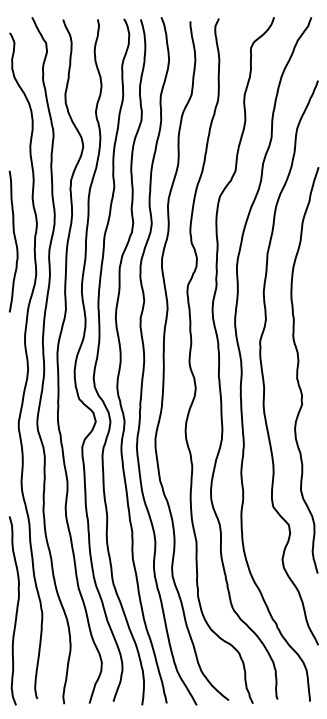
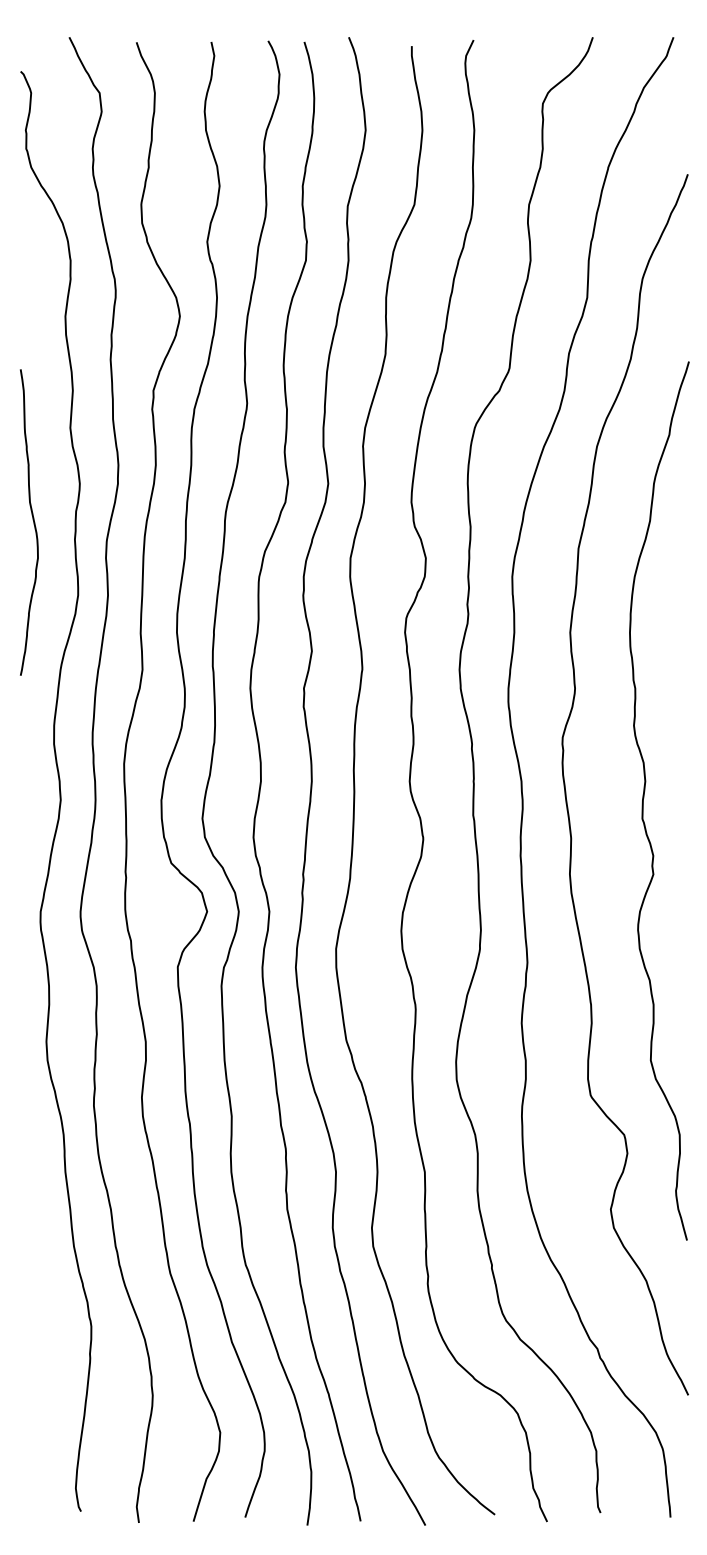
curve: (16, 610) -> (35, 1320), removed

